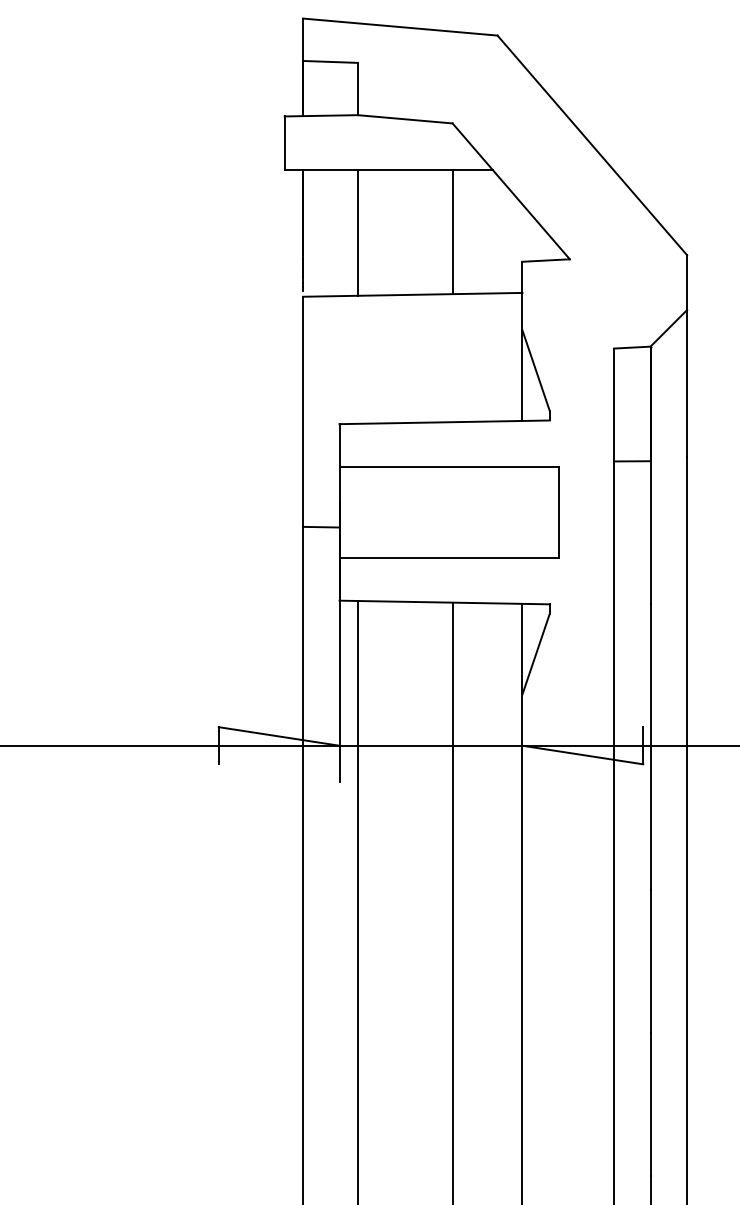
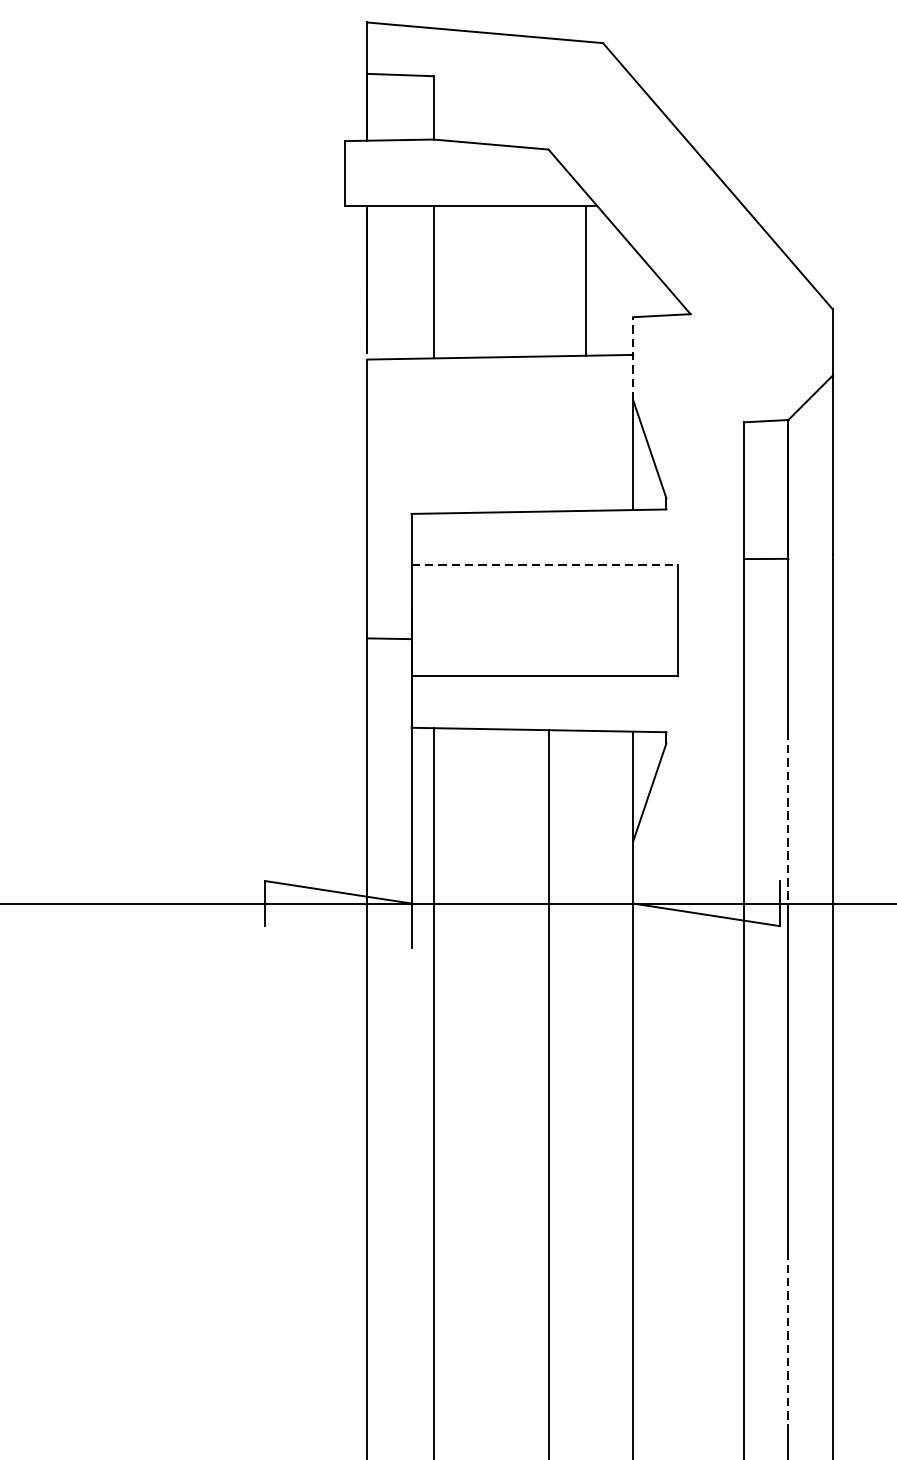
line: (452, 232) -> (586, 281), moved
line: (522, 295) -> (633, 358), solid -> dashed
line: (449, 466) -> (544, 565), solid -> dashed
line: (650, 675) -> (788, 818), solid -> dashed
line: (650, 1104) -> (788, 1338), solid -> dashed

